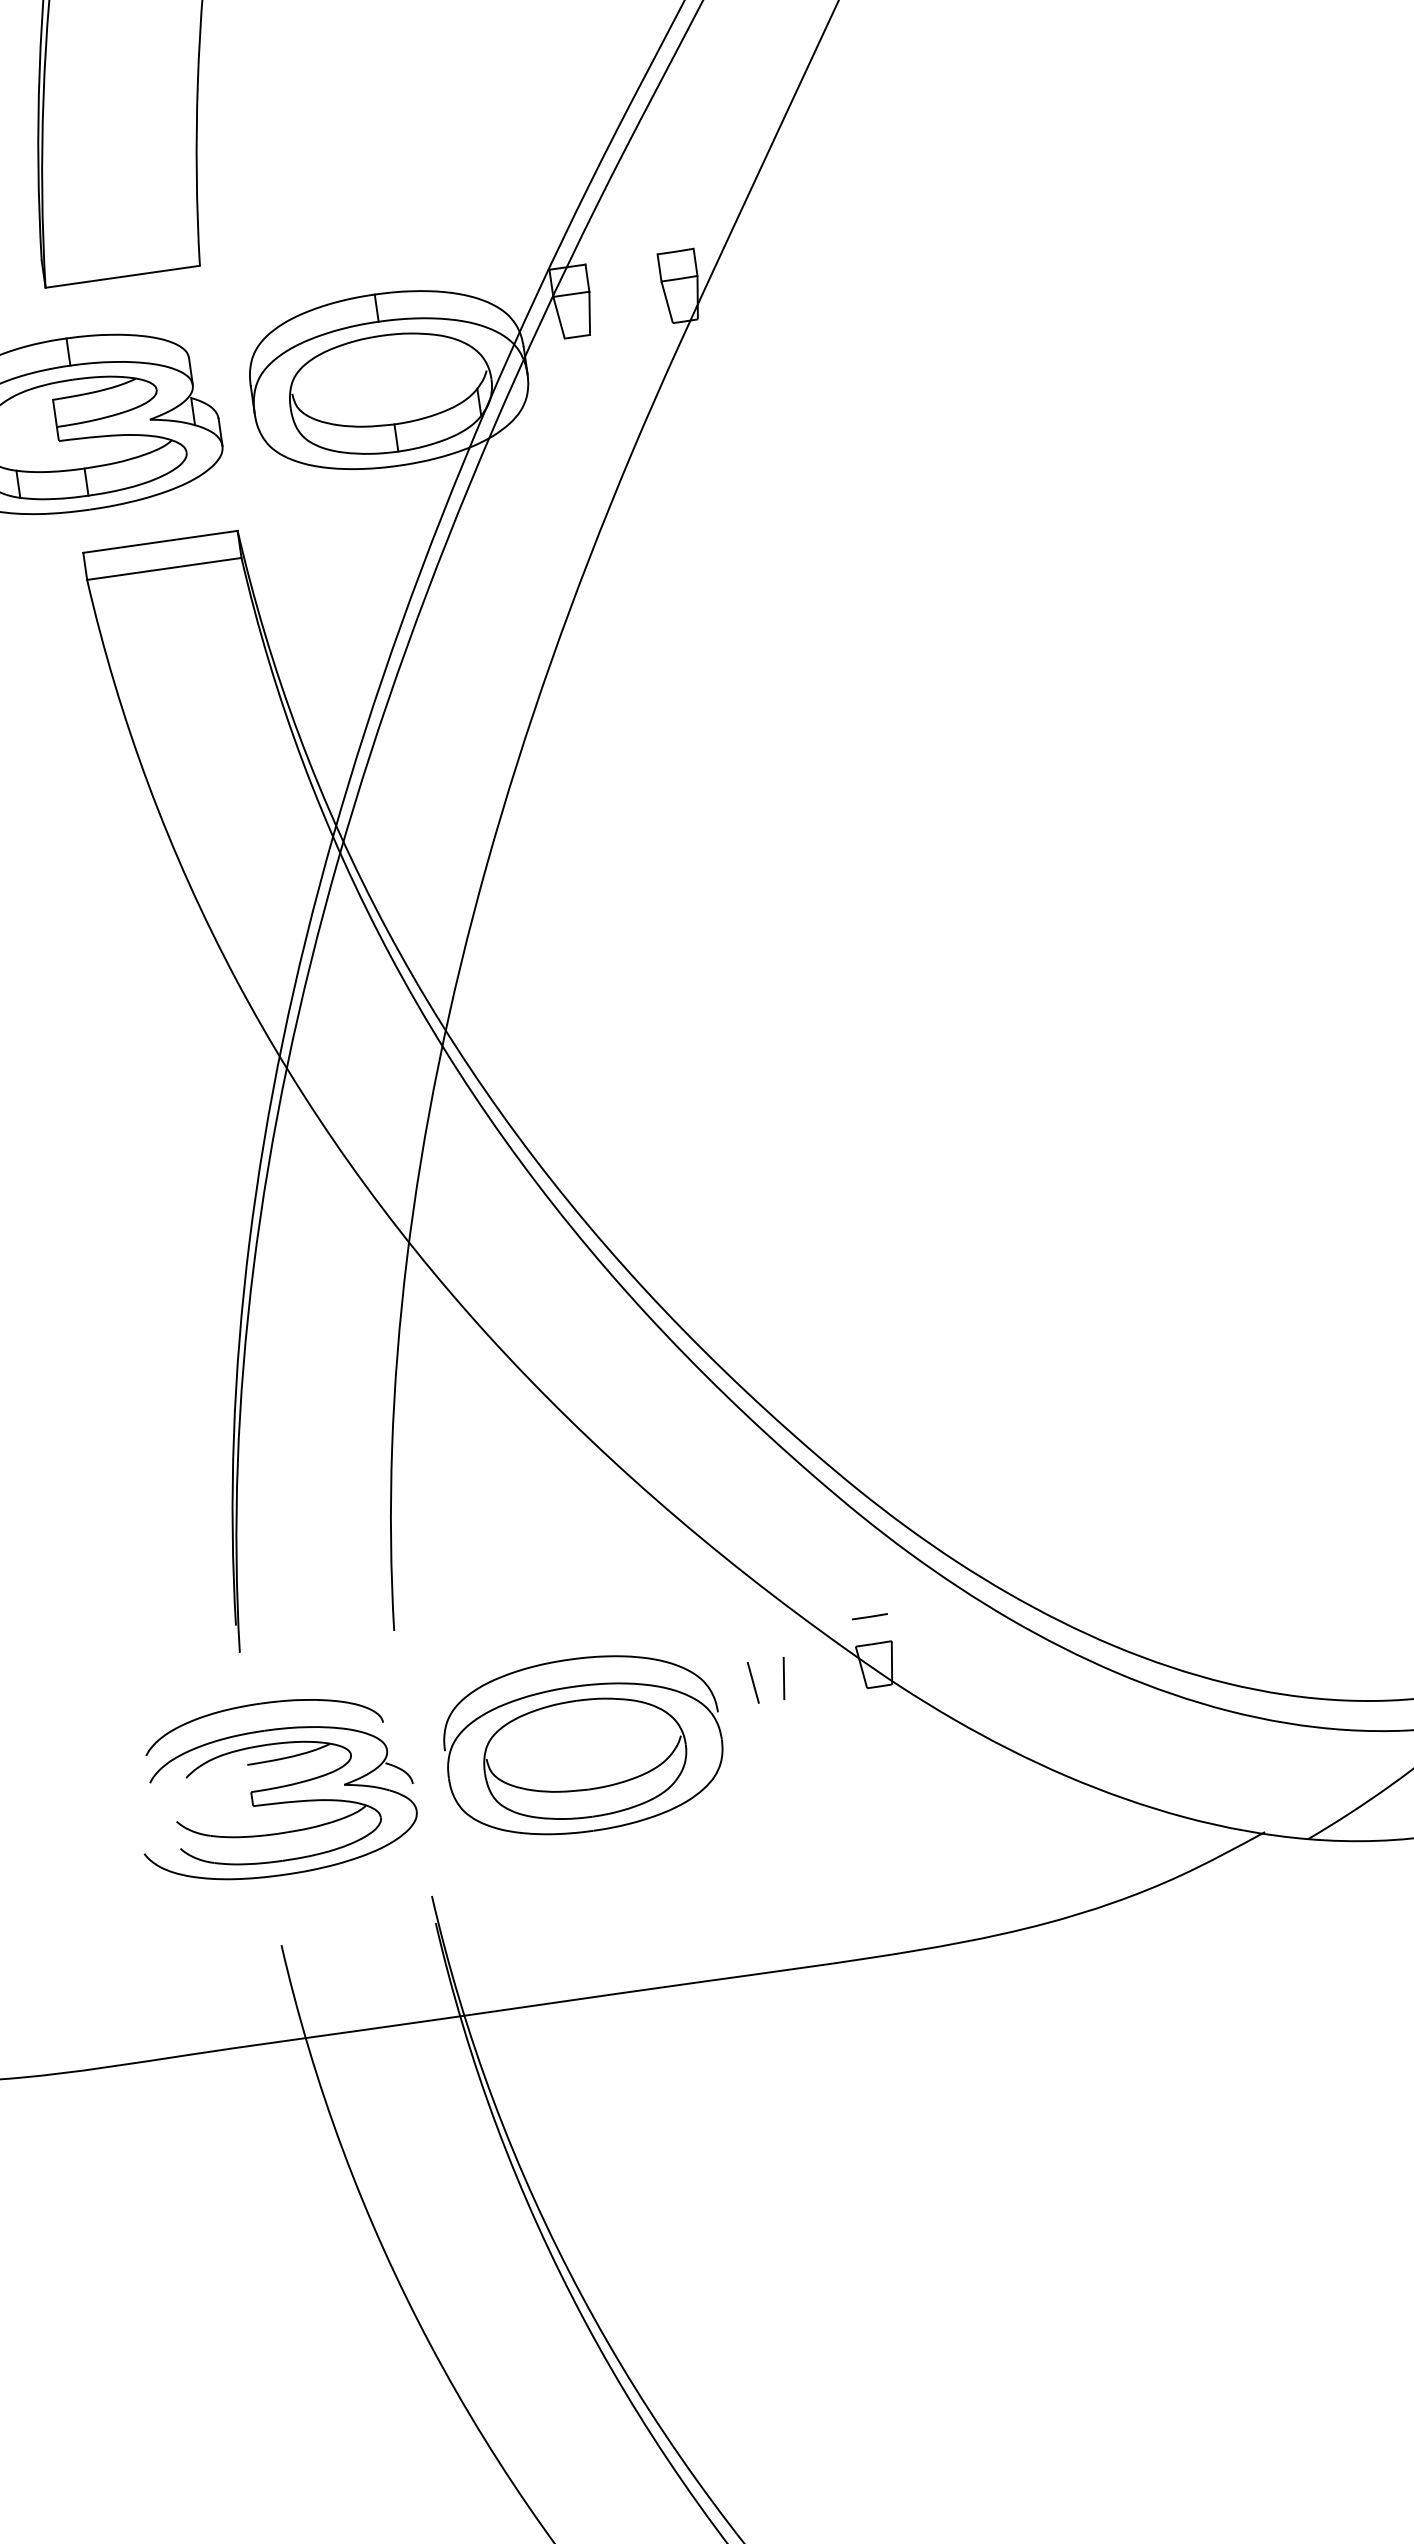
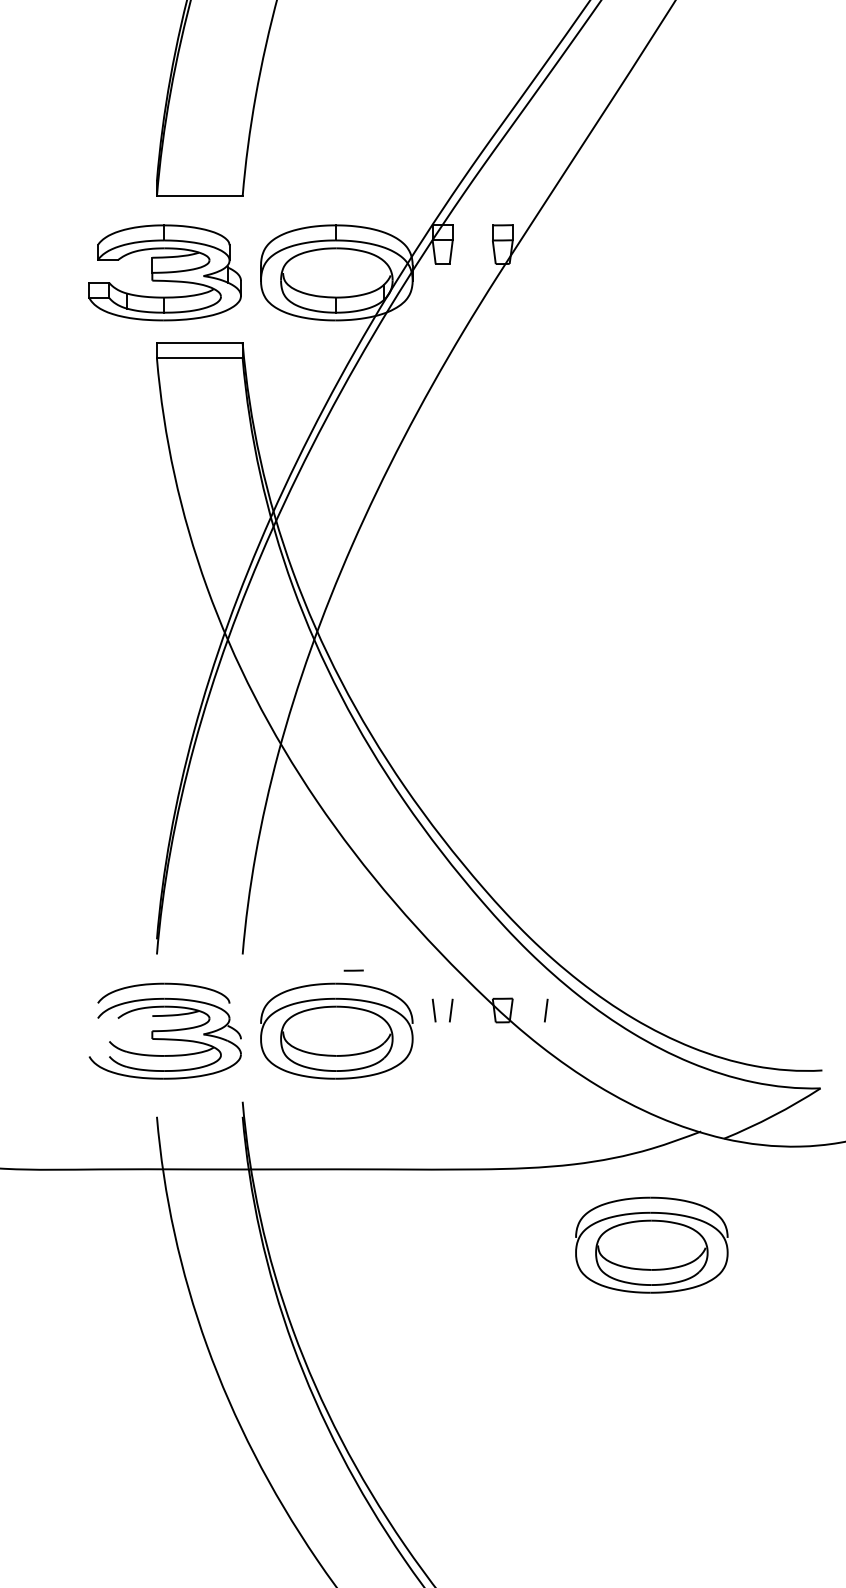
line: (869, 1616) -> (353, 970), moved
line: (955, 1653) -> (546, 1010), added
part: (1204, 2048) -> (651, 1244), added

